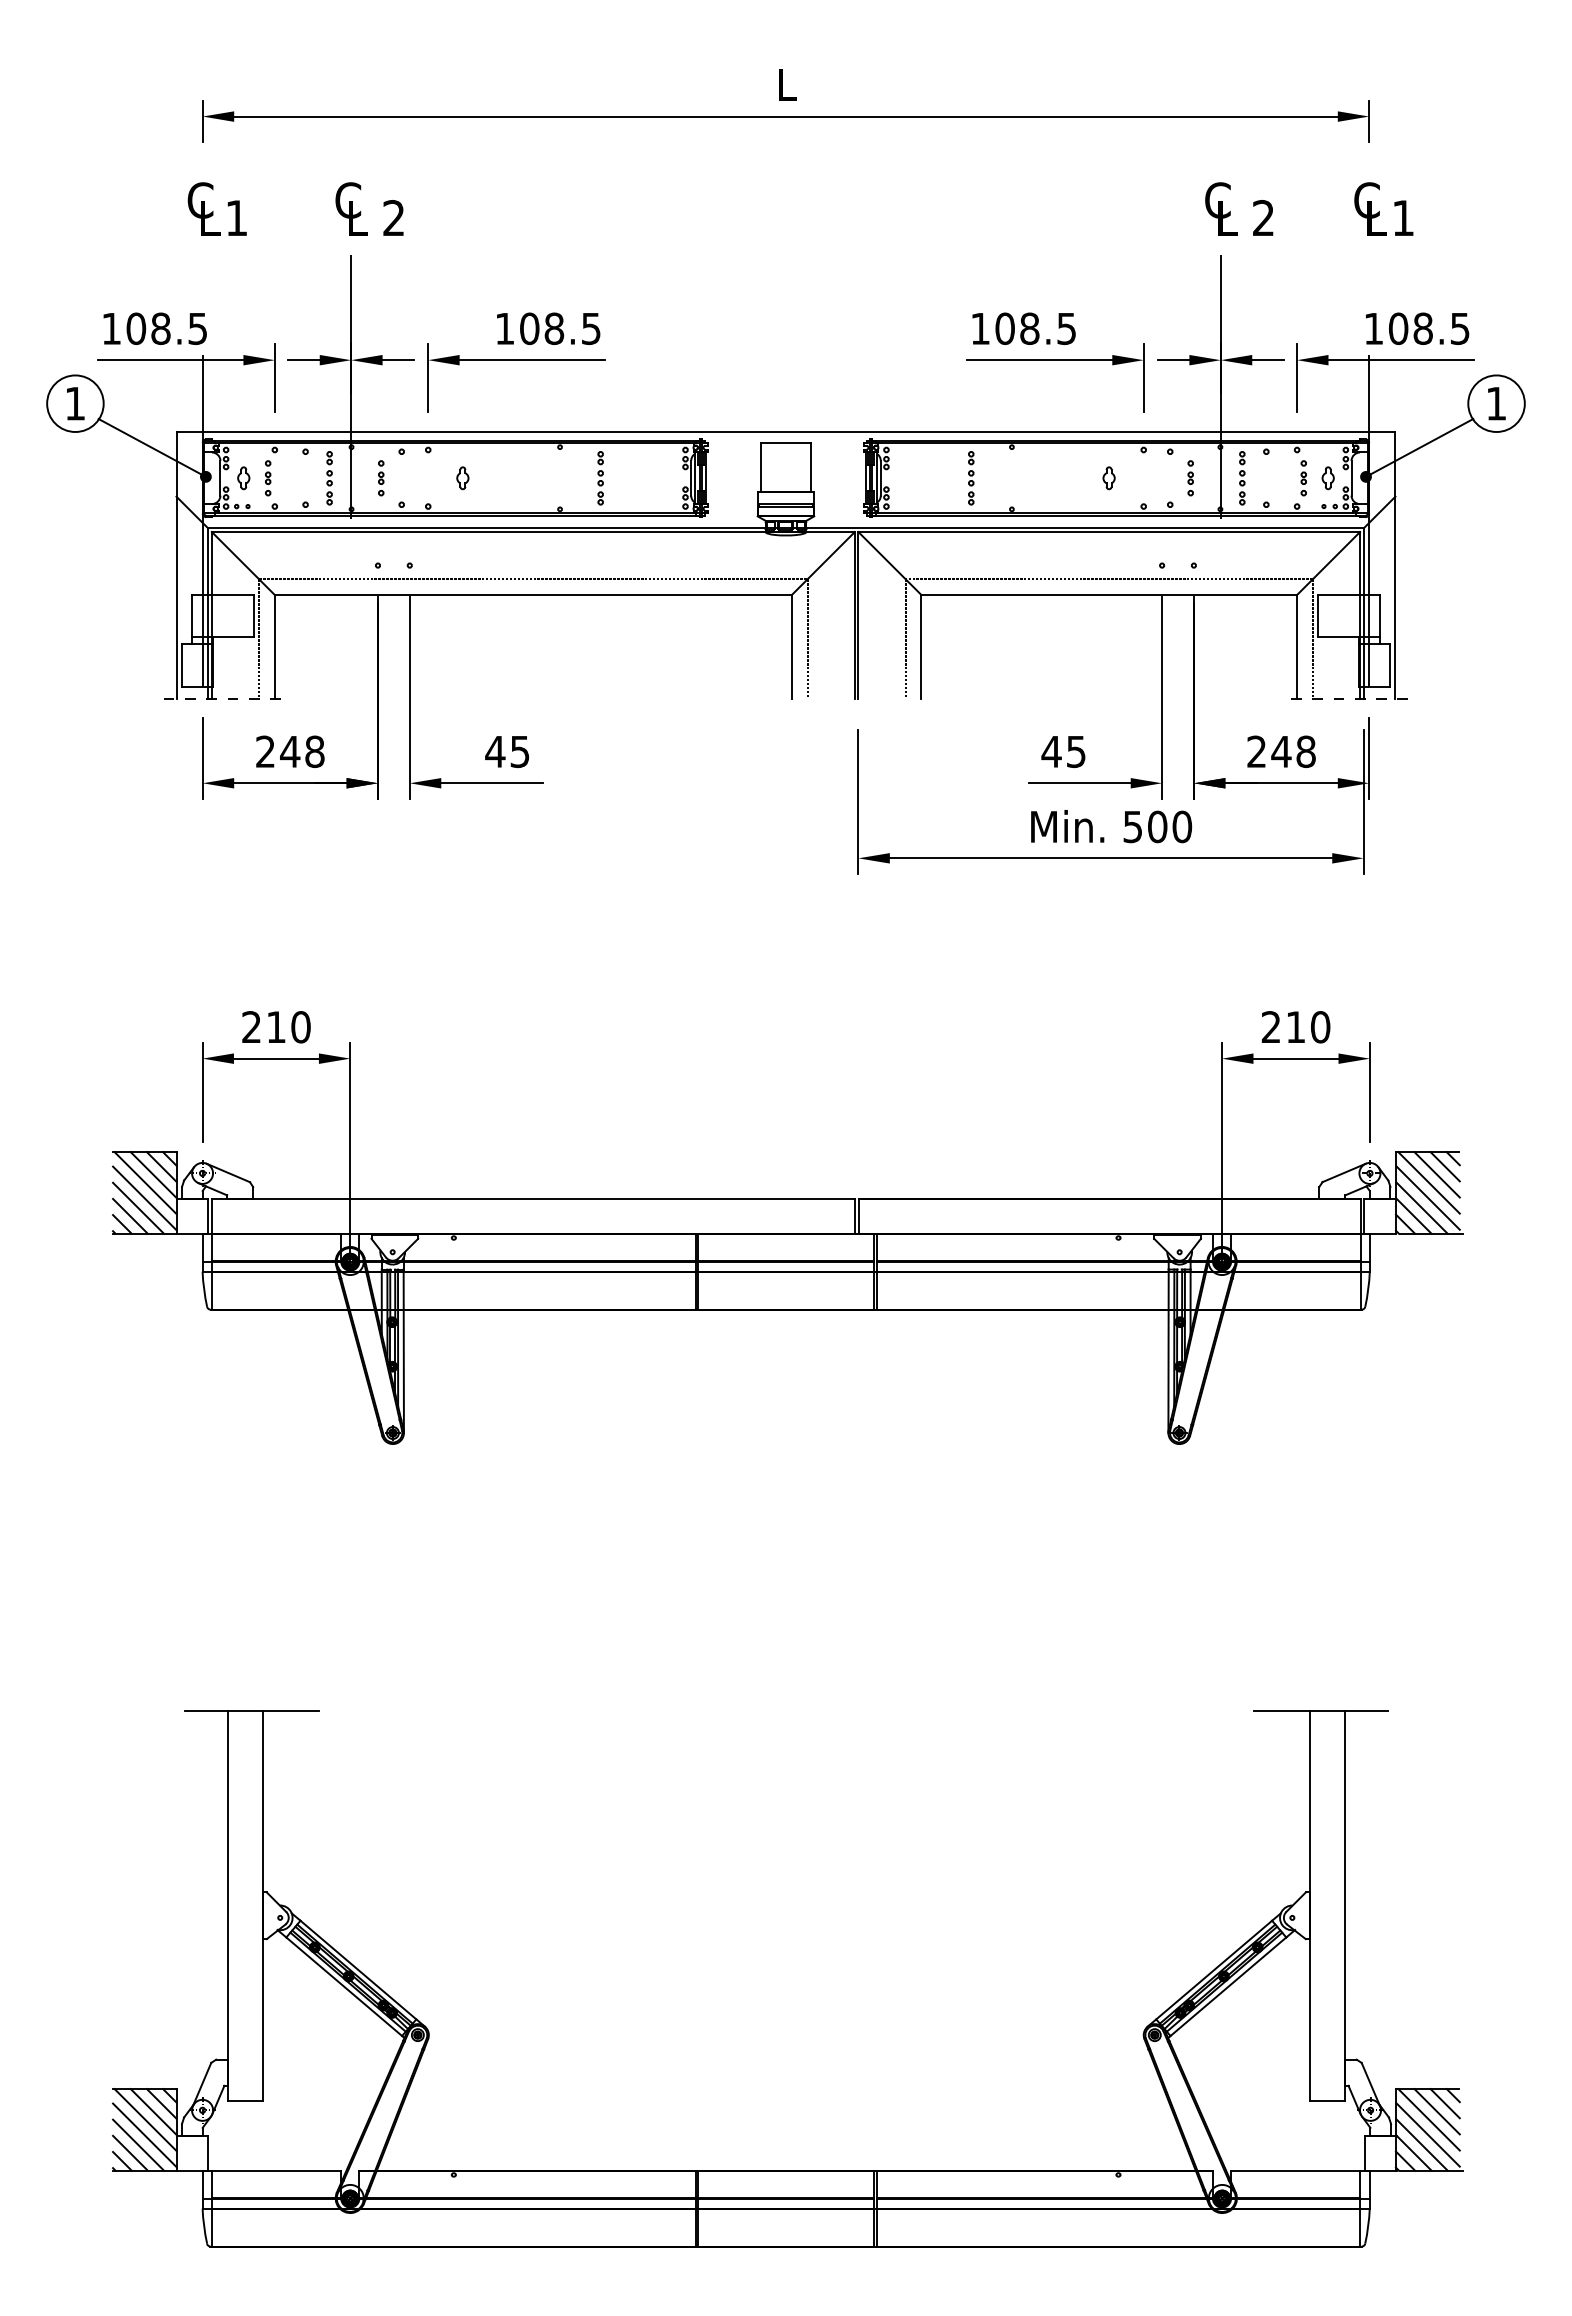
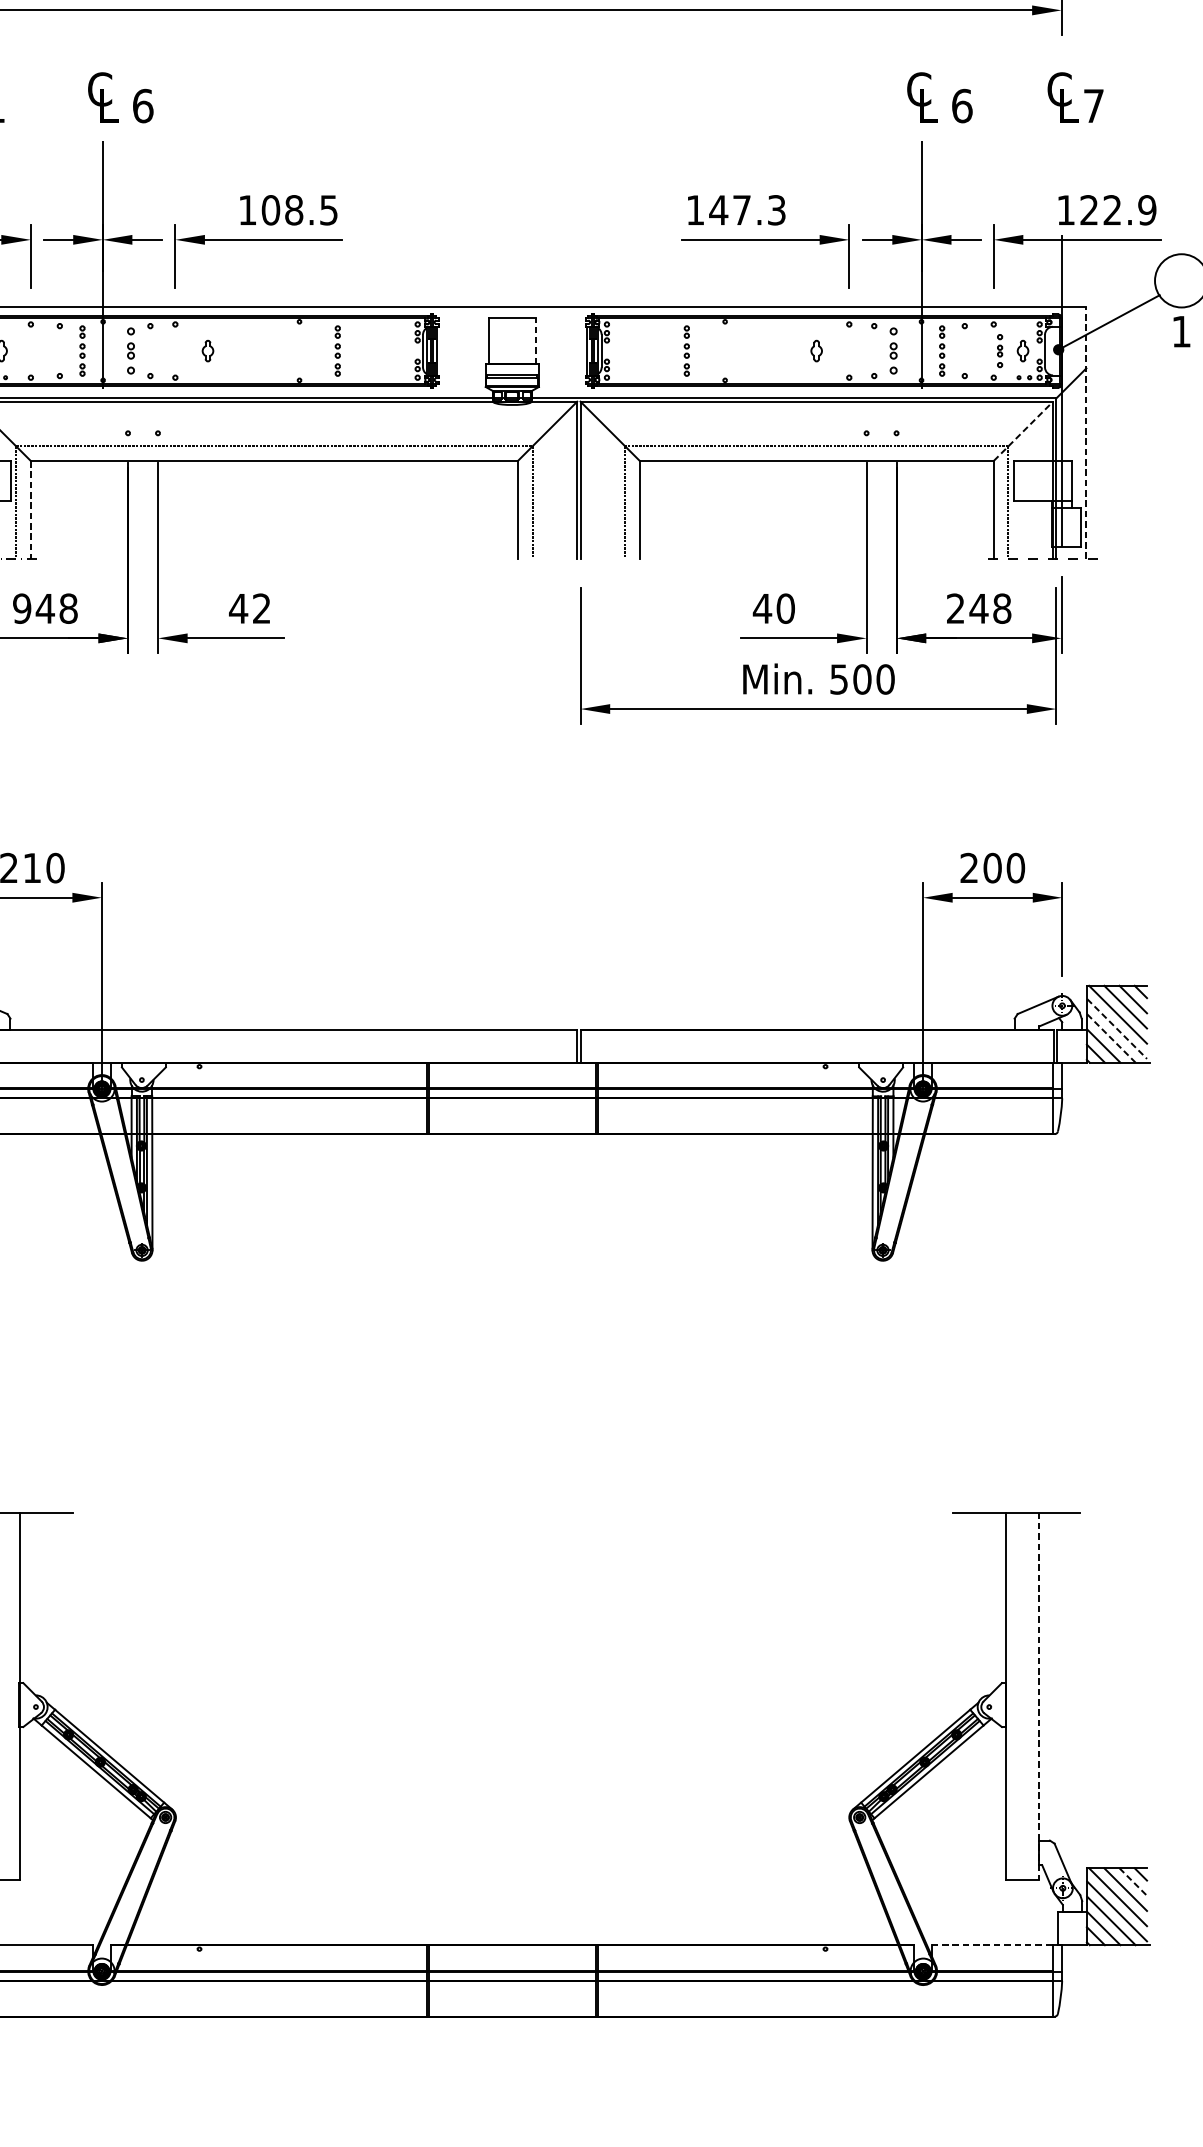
text: (394, 217) -> (143, 105), 2 -> 6
text: (1403, 217) -> (1093, 105), 1 -> 7
text: (1263, 218) -> (962, 106), 2 -> 6
text: (1034, 328) -> (746, 210), 108.5 -> 147.3
text: (1429, 328) -> (1118, 210), 108.5 -> 122.9
text: (1496, 403) -> (1181, 331), moved
line: (810, 467) -> (535, 340), solid -> dashed
part: (268, 478) -> (24, 351), removed
part: (381, 478) -> (131, 351), size x1.4
part: (1190, 478) -> (893, 351), size x1.4
line: (1328, 563) -> (1023, 431), solid -> dashed
line: (1395, 565) -> (1086, 433), solid -> dashed
line: (274, 646) -> (30, 509), solid -> dashed
text: (265, 751) -> (22, 608), 248 -> 948
text: (519, 751) -> (261, 608), 45 -> 42
text: (1076, 751) -> (785, 608), 45 -> 40
text: (1295, 1027) -> (992, 868), 210 -> 200
line: (1428, 1198) -> (1117, 1029), solid -> dashed
line: (1422, 1208) -> (1111, 1038), solid -> dashed
line: (1345, 1906) -> (1039, 1696), solid -> dashed
line: (1445, 2103) -> (1133, 1881), solid -> dashed
line: (1295, 2170) -> (992, 1944), solid -> dashed

